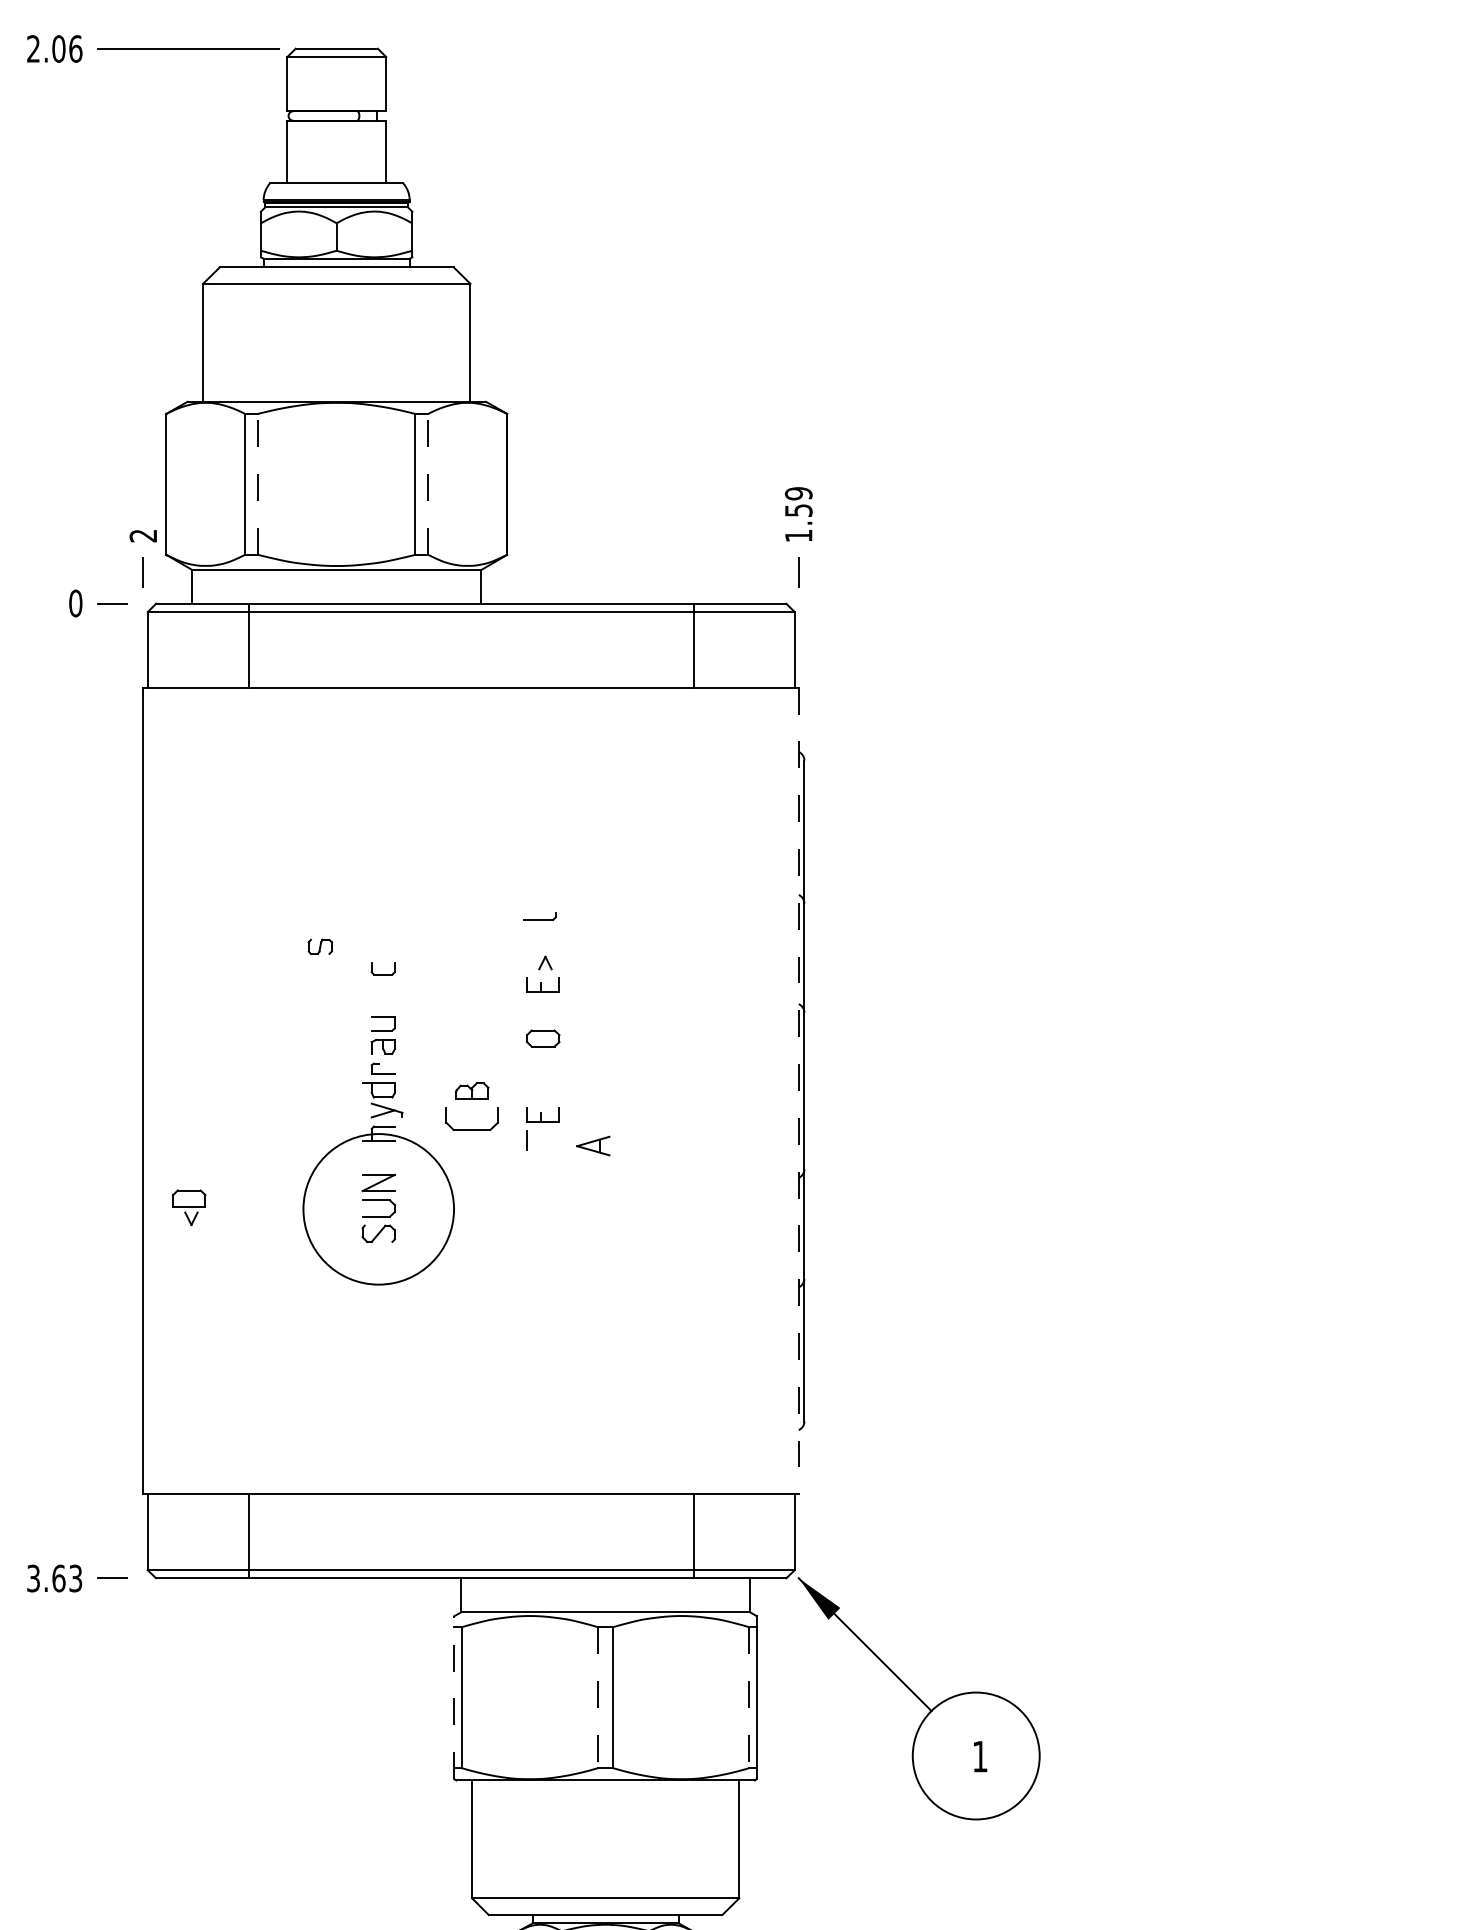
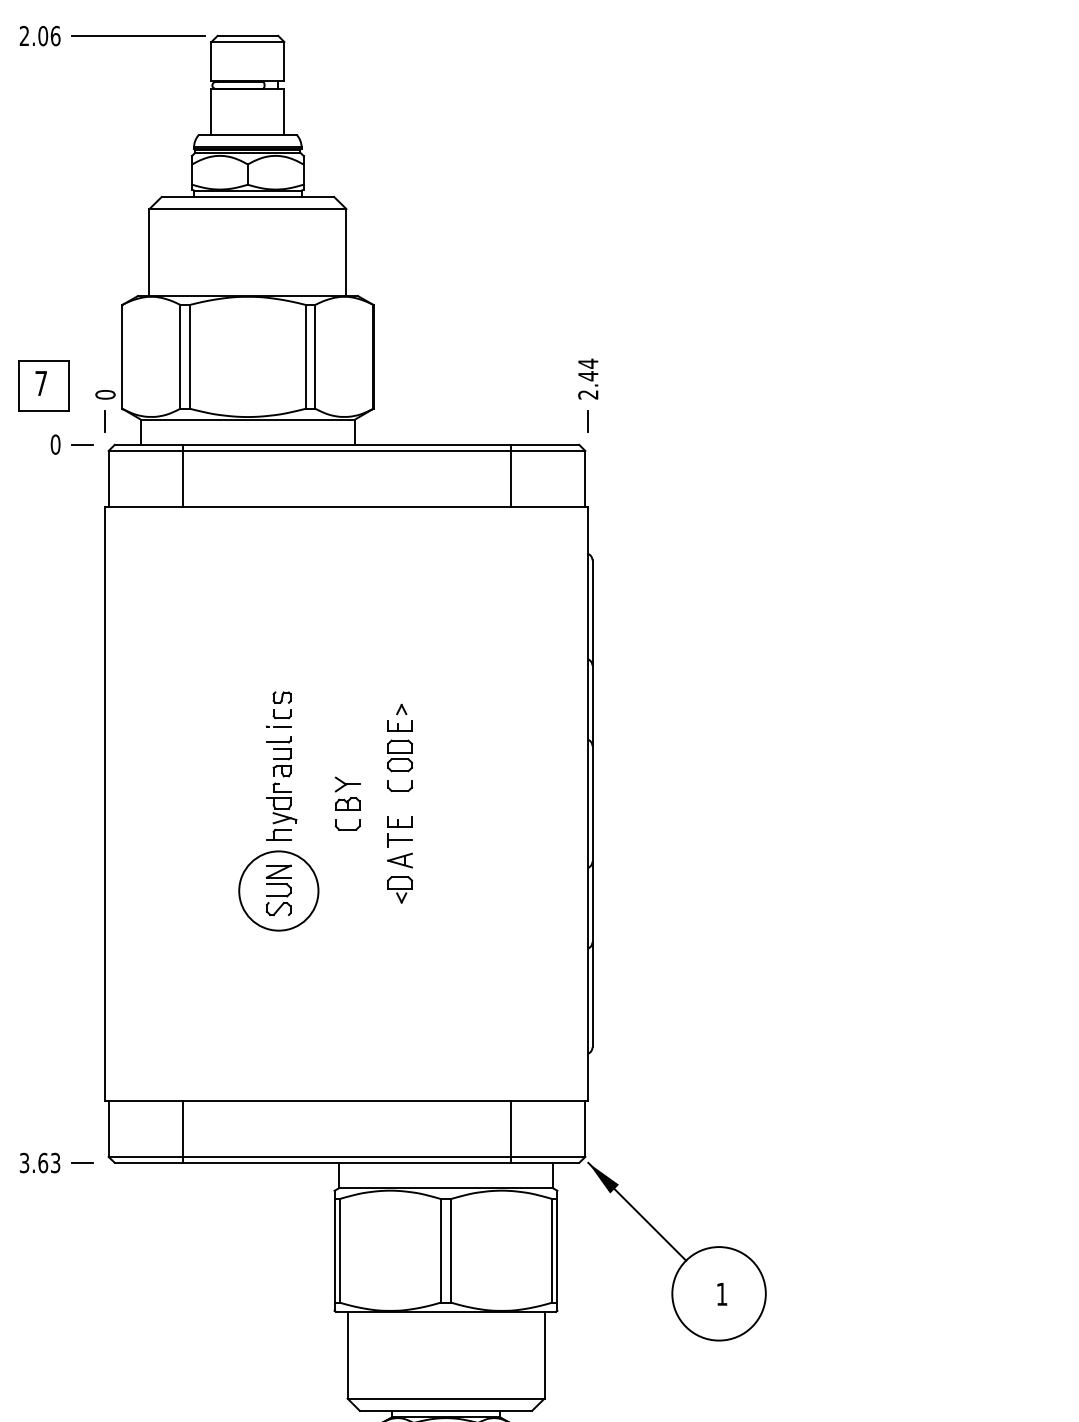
line: (258, 483) -> (190, 356), dashed -> solid
line: (428, 483) -> (315, 356), dashed -> solid
text: (798, 514) -> (588, 379), 1.59 -> 2.44
part: (59, 524) -> (43, 386), added
text: (143, 535) -> (105, 394), 2 -> 0
part: (539, 916) -> (278, 740), moved
part: (319, 946) -> (281, 697), moved
part: (378, 986) -> (278, 726), added
part: (543, 1012) -> (400, 745), added
part: (471, 1064) -> (347, 784), added
part: (543, 1073) -> (400, 790), added
line: (798, 1091) -> (588, 804), dashed -> solid
part: (472, 1119) -> (347, 824), size x0.62
line: (543, 1140) -> (400, 840), added
part: (593, 1145) -> (400, 860), moved
part: (189, 1207) -> (400, 889), moved
circle: (378, 1209) -> (278, 891), size x0.71
line: (454, 1697) -> (334, 1250), dashed -> solid
line: (598, 1698) -> (440, 1251), dashed -> solid
line: (749, 1698) -> (552, 1251), dashed -> solid

